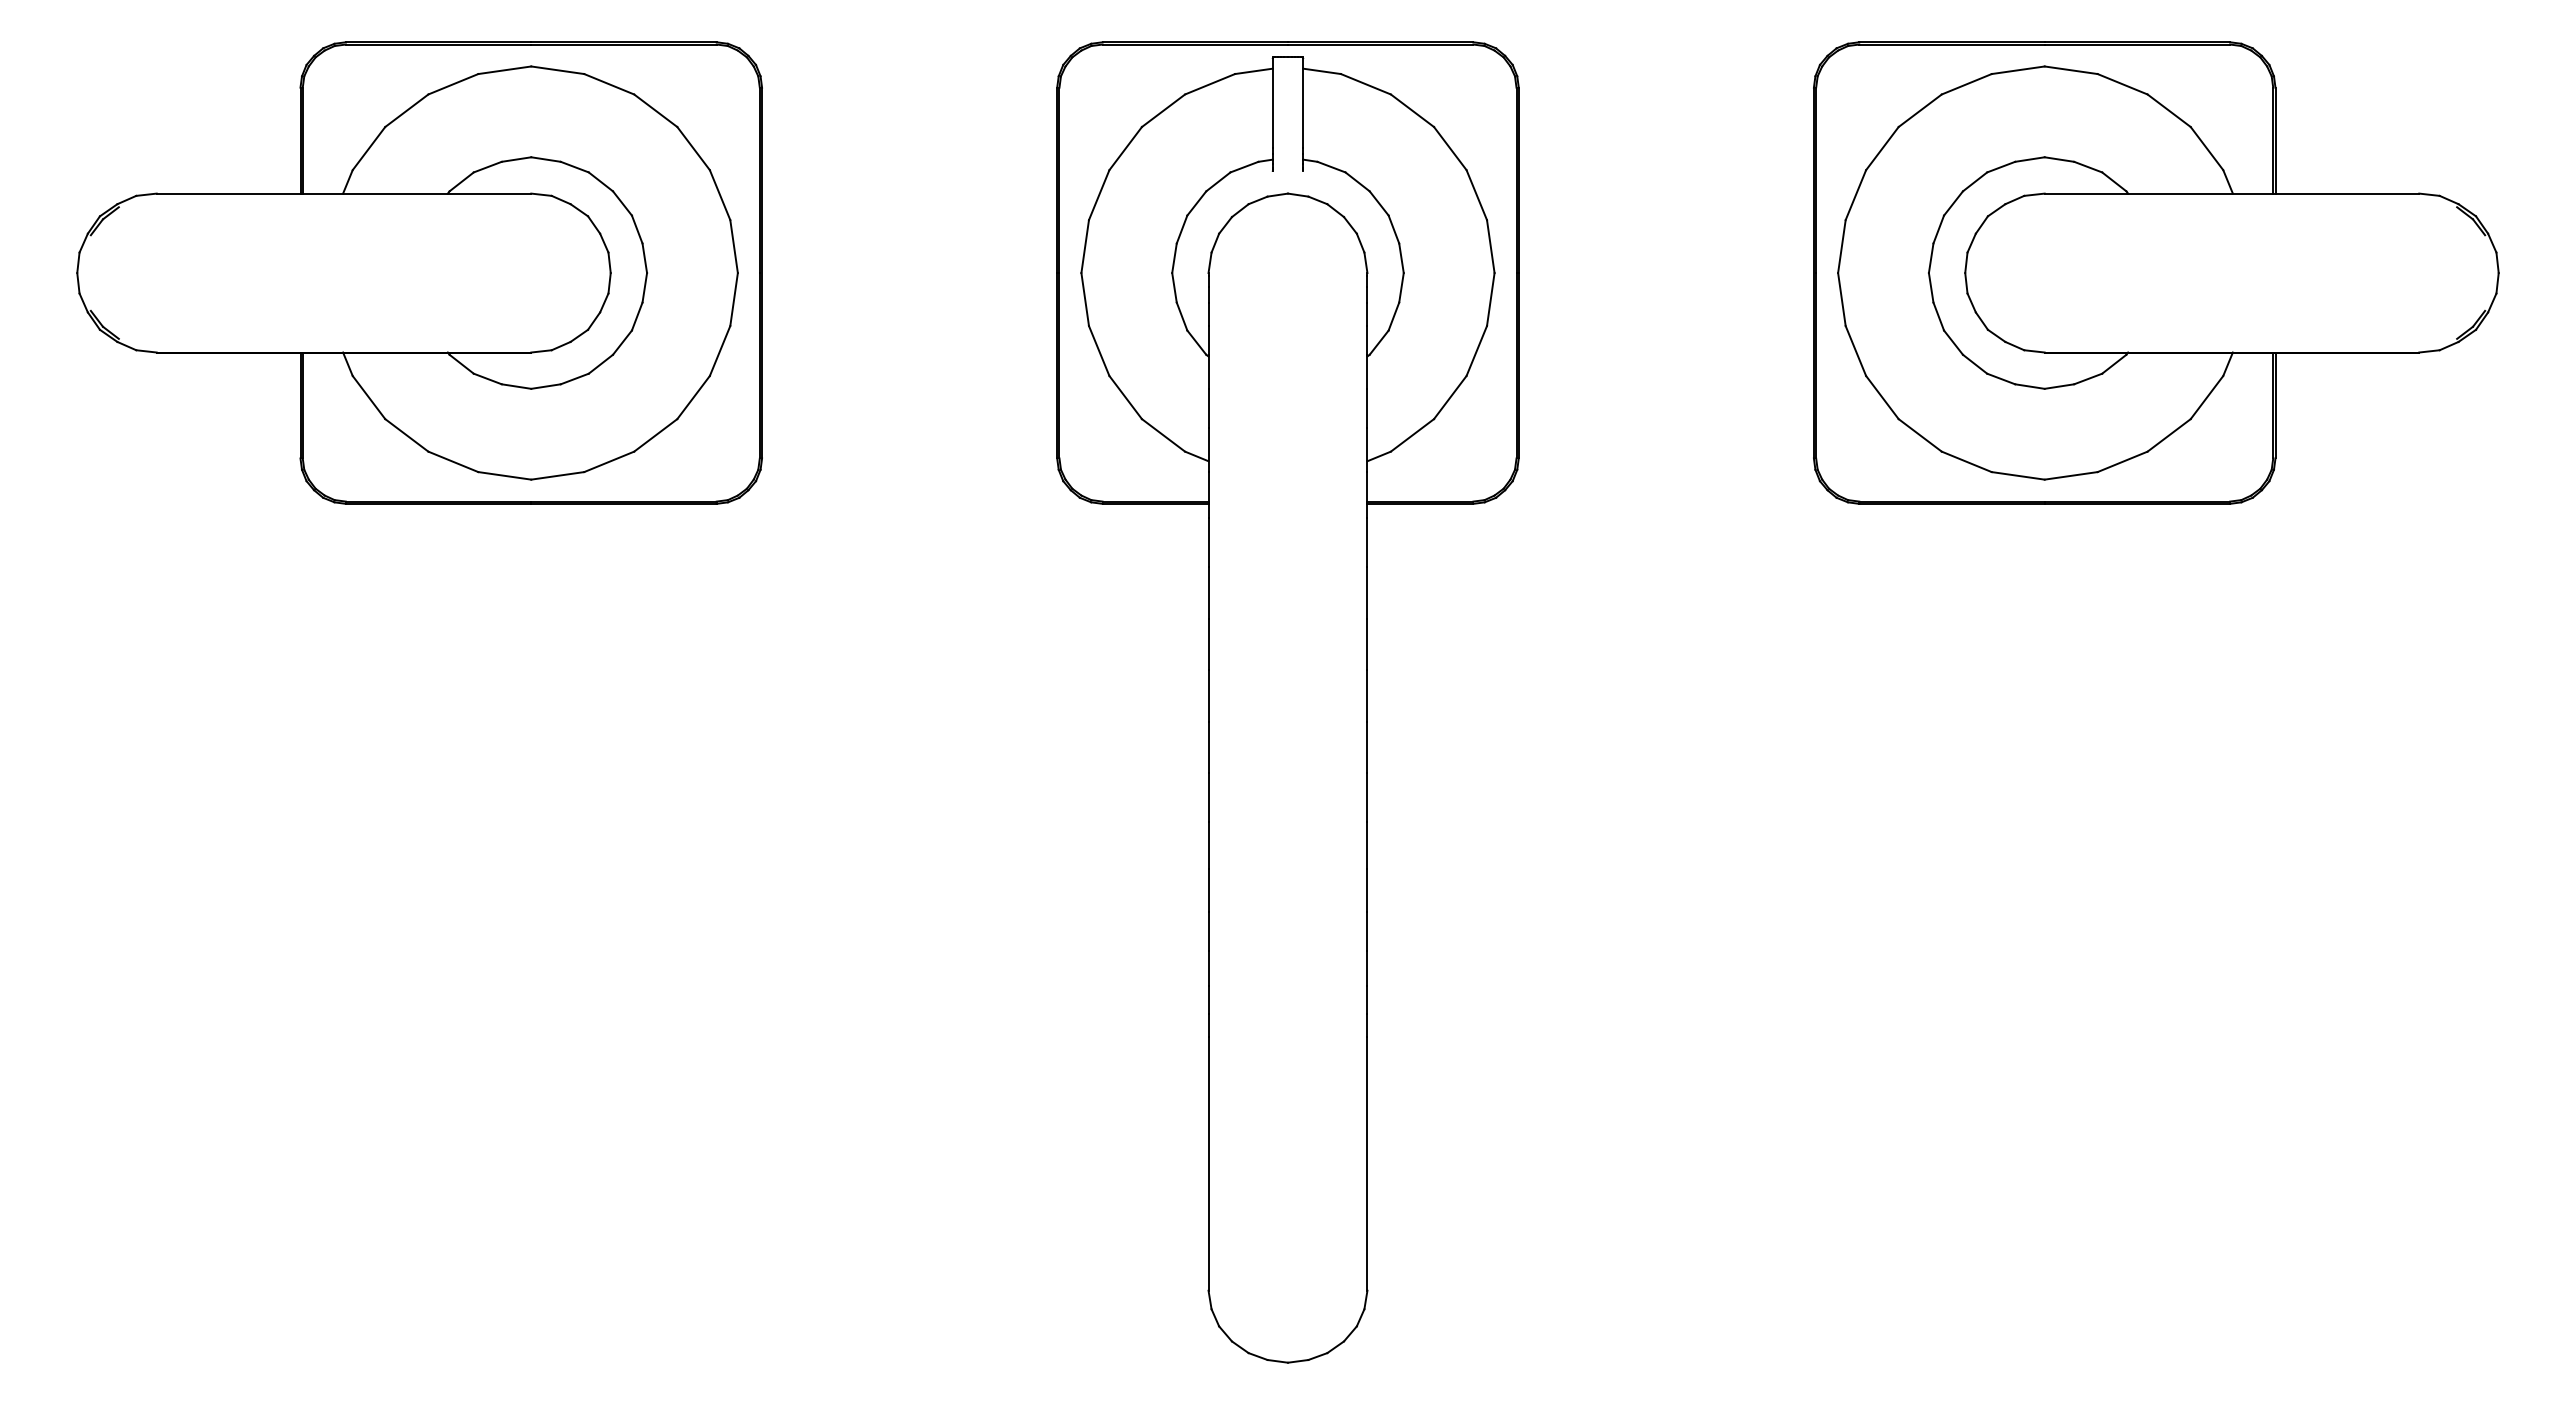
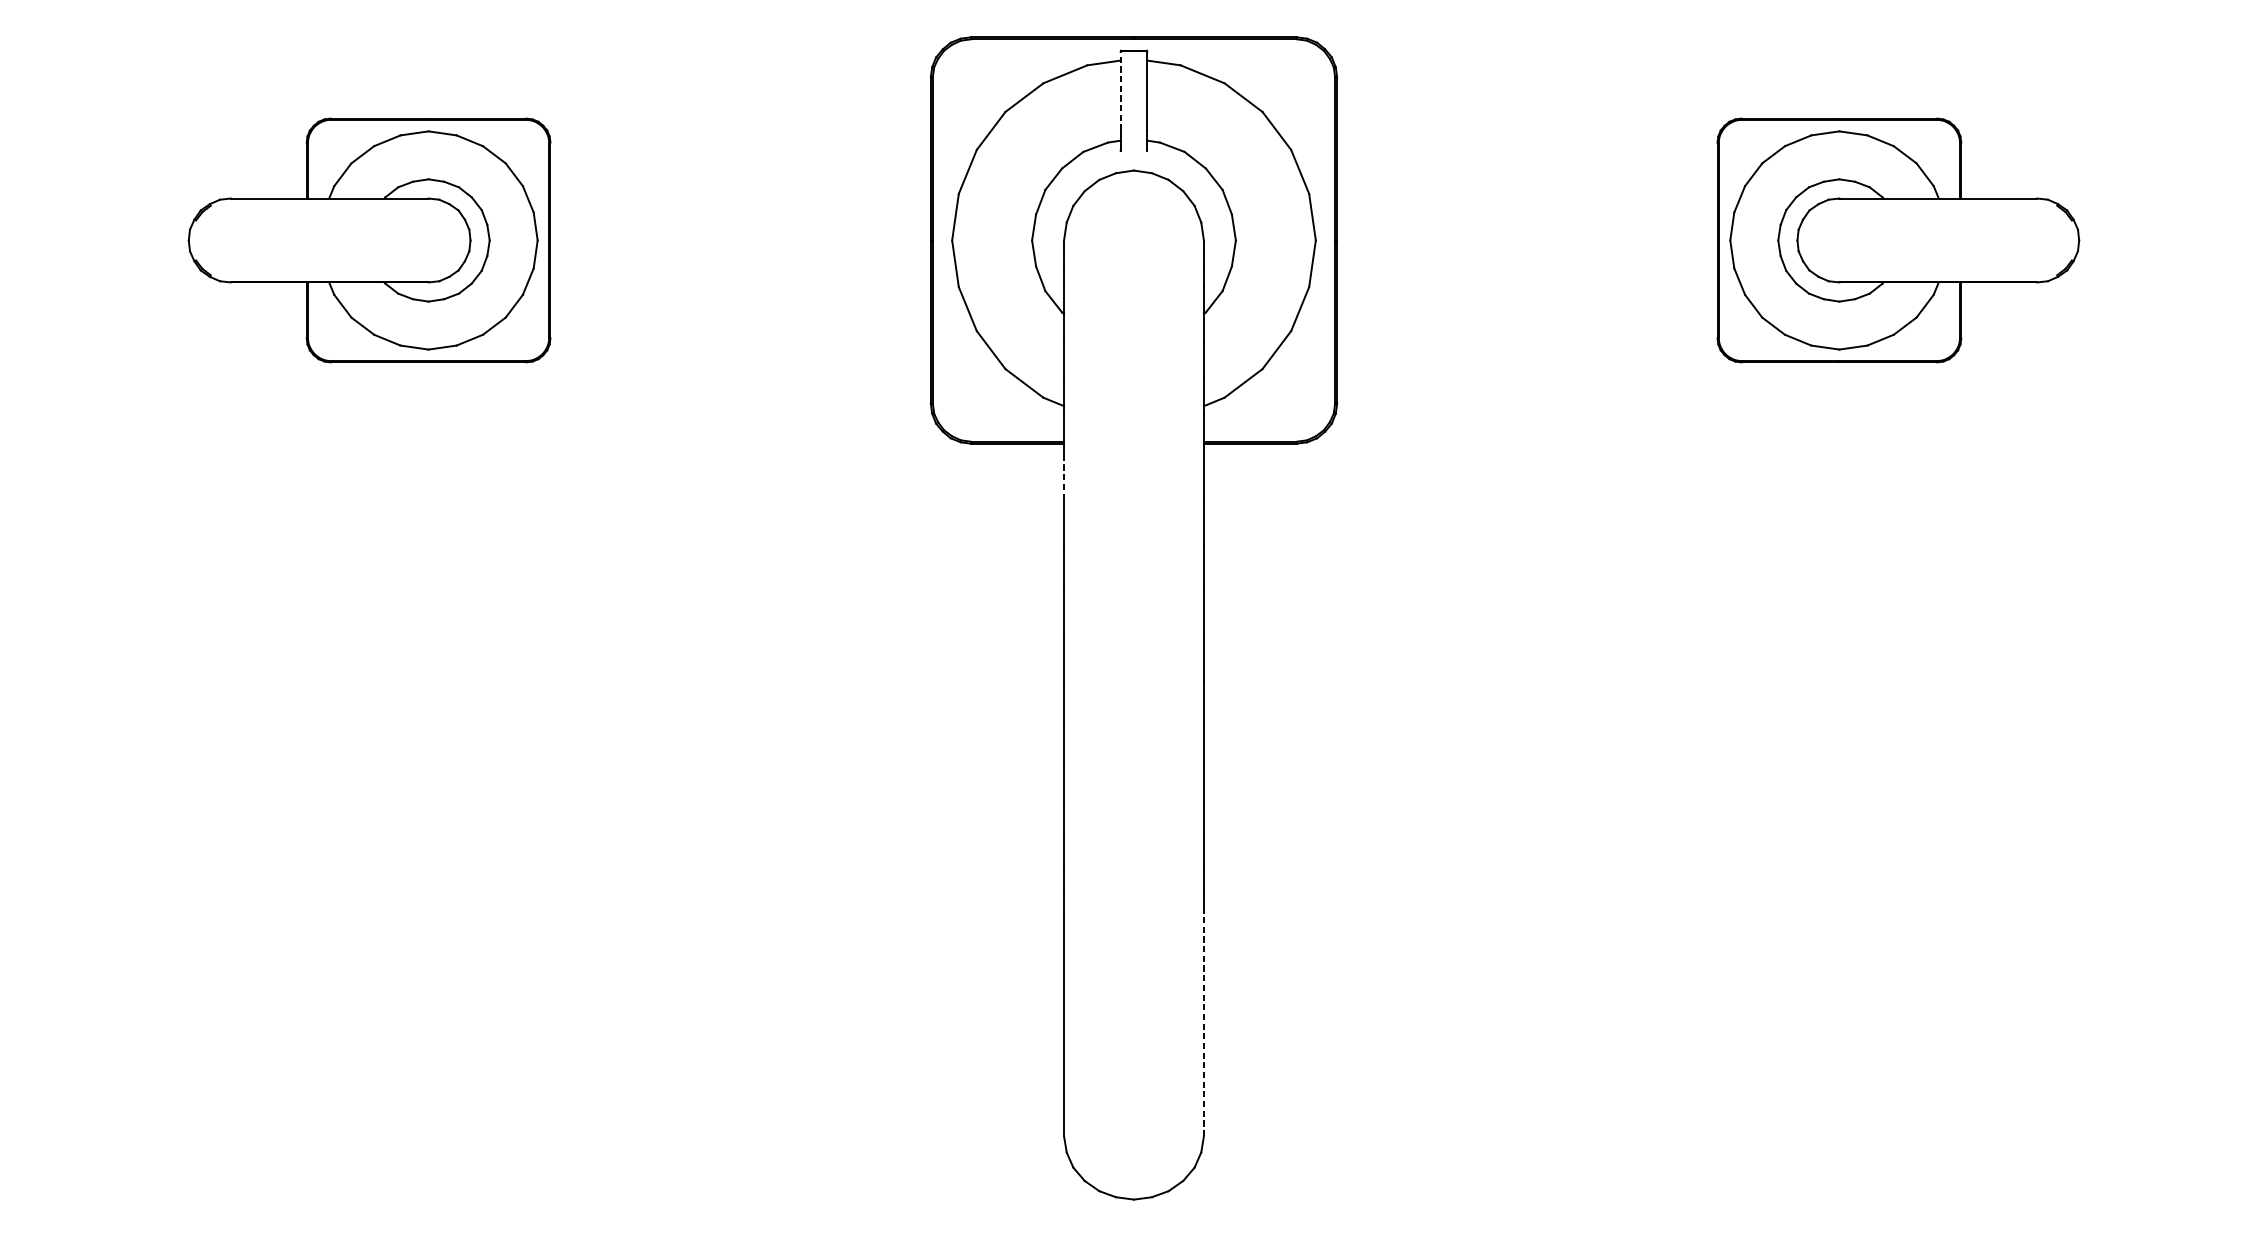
line: (1272, 103) -> (1120, 91), solid -> dashed
part: (419, 272) -> (369, 240), size x0.6
part: (2156, 272) -> (1898, 240), size x0.6
line: (1208, 542) -> (1064, 477), solid -> dashed
line: (1367, 1164) -> (1203, 1025), solid -> dashed

